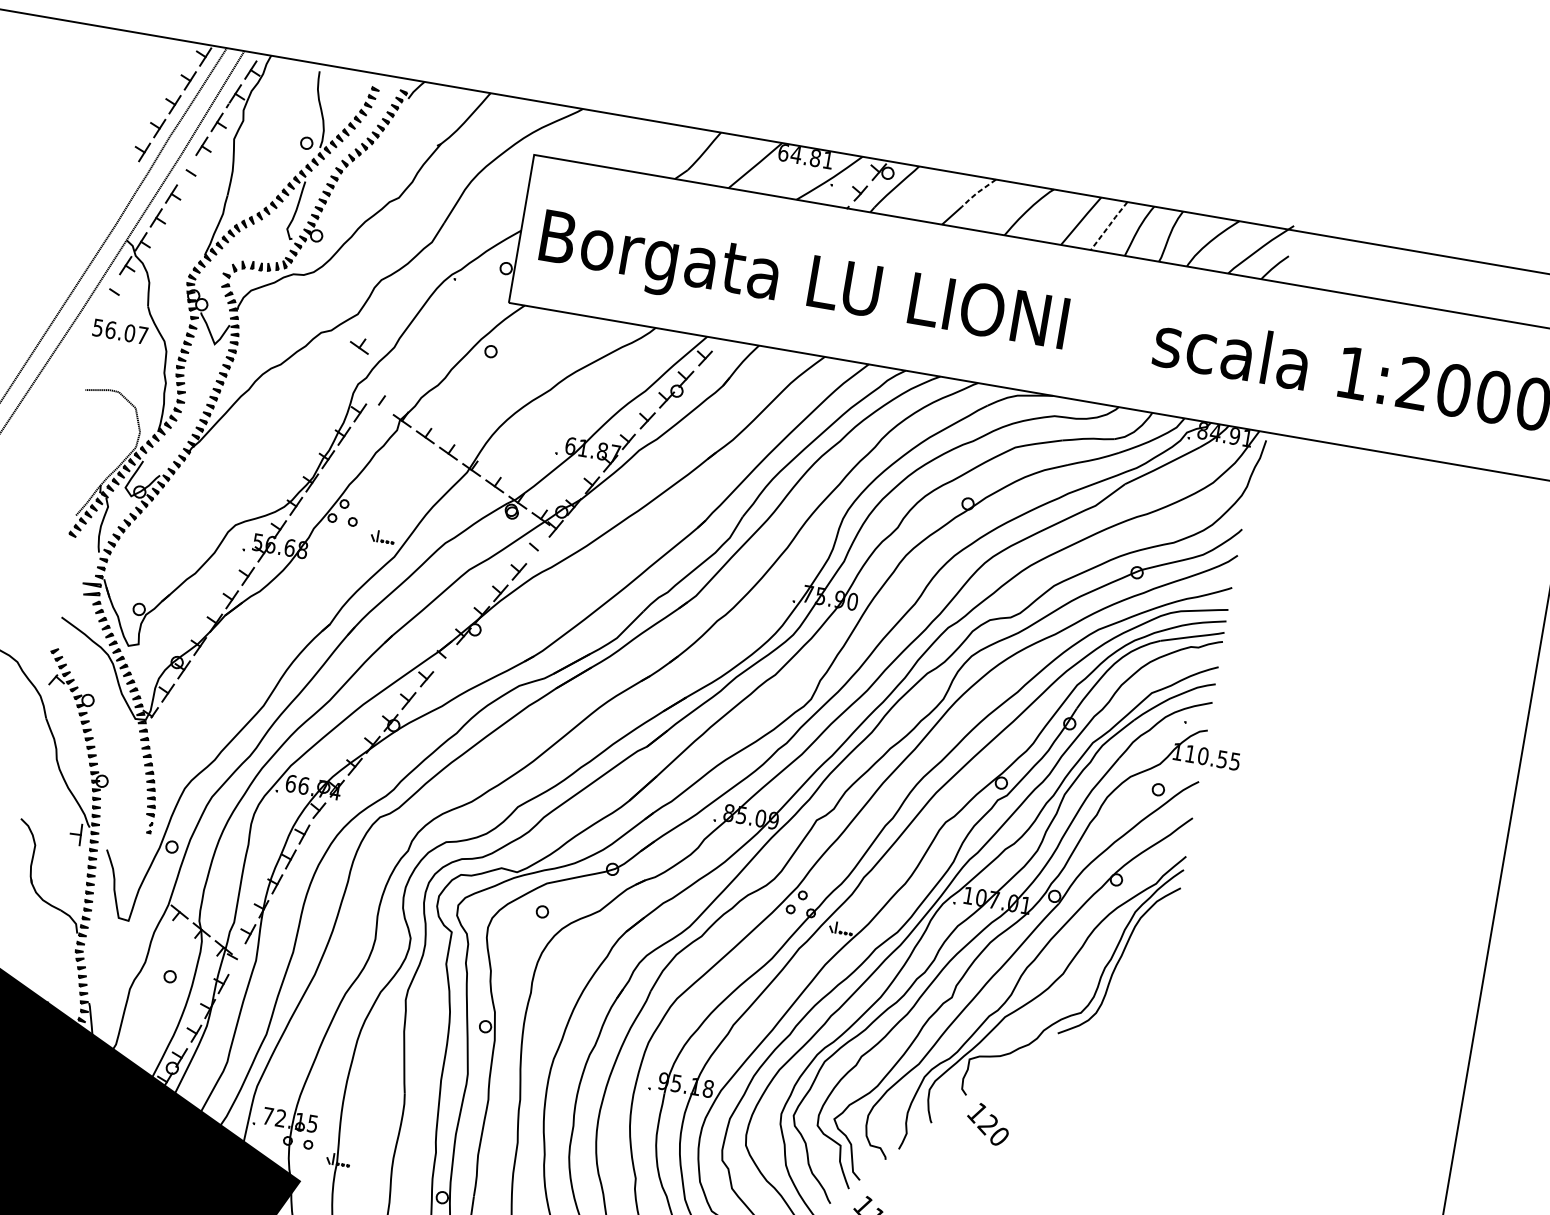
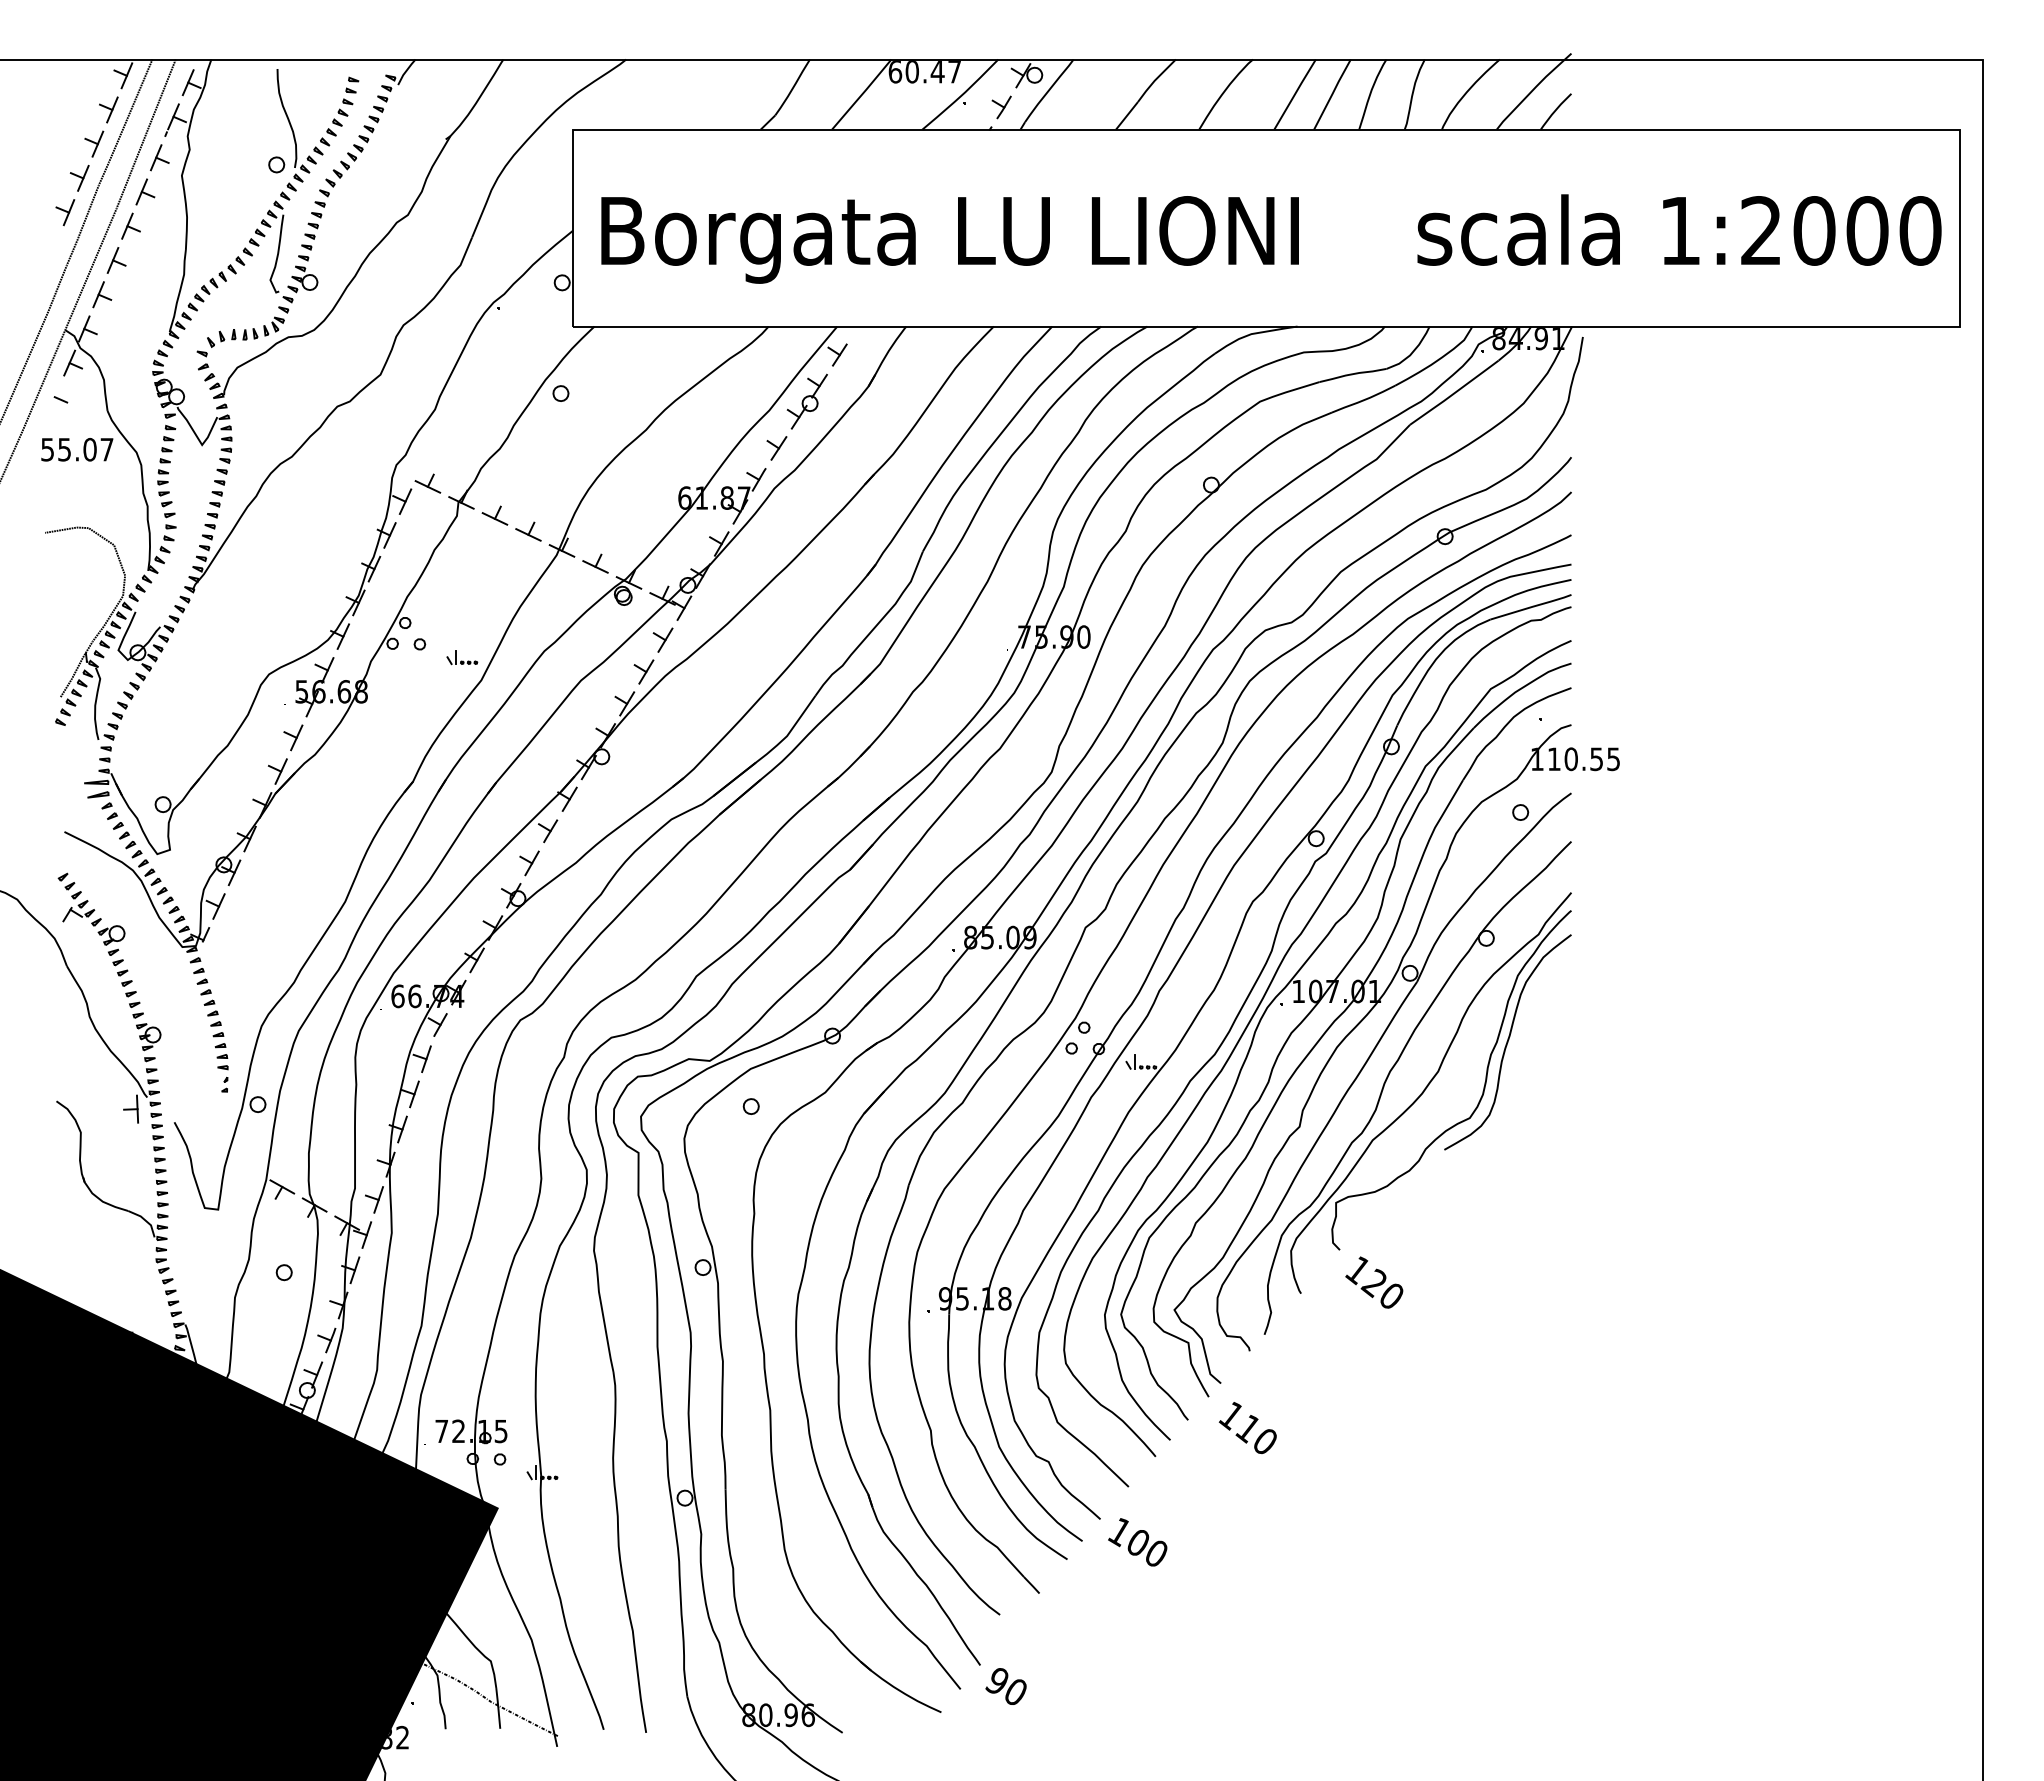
text: (811, 158) -> (932, 72), 64.81 -> 60.47
line: (186, 169) -> (127, 225), added
line: (977, 192) -> (1154, 80), dashed -> solid
line: (1109, 225) -> (1332, 93), dashed -> solid
text: (110, 329) -> (64, 449), 56.07 -> 55.07
part: (359, 345) -> (389, 414), removed
line: (378, 404) -> (427, 486), added
line: (537, 549) -> (665, 639), added
line: (445, 657) -> (569, 798), added
line: (236, 958) -> (366, 1234), added

